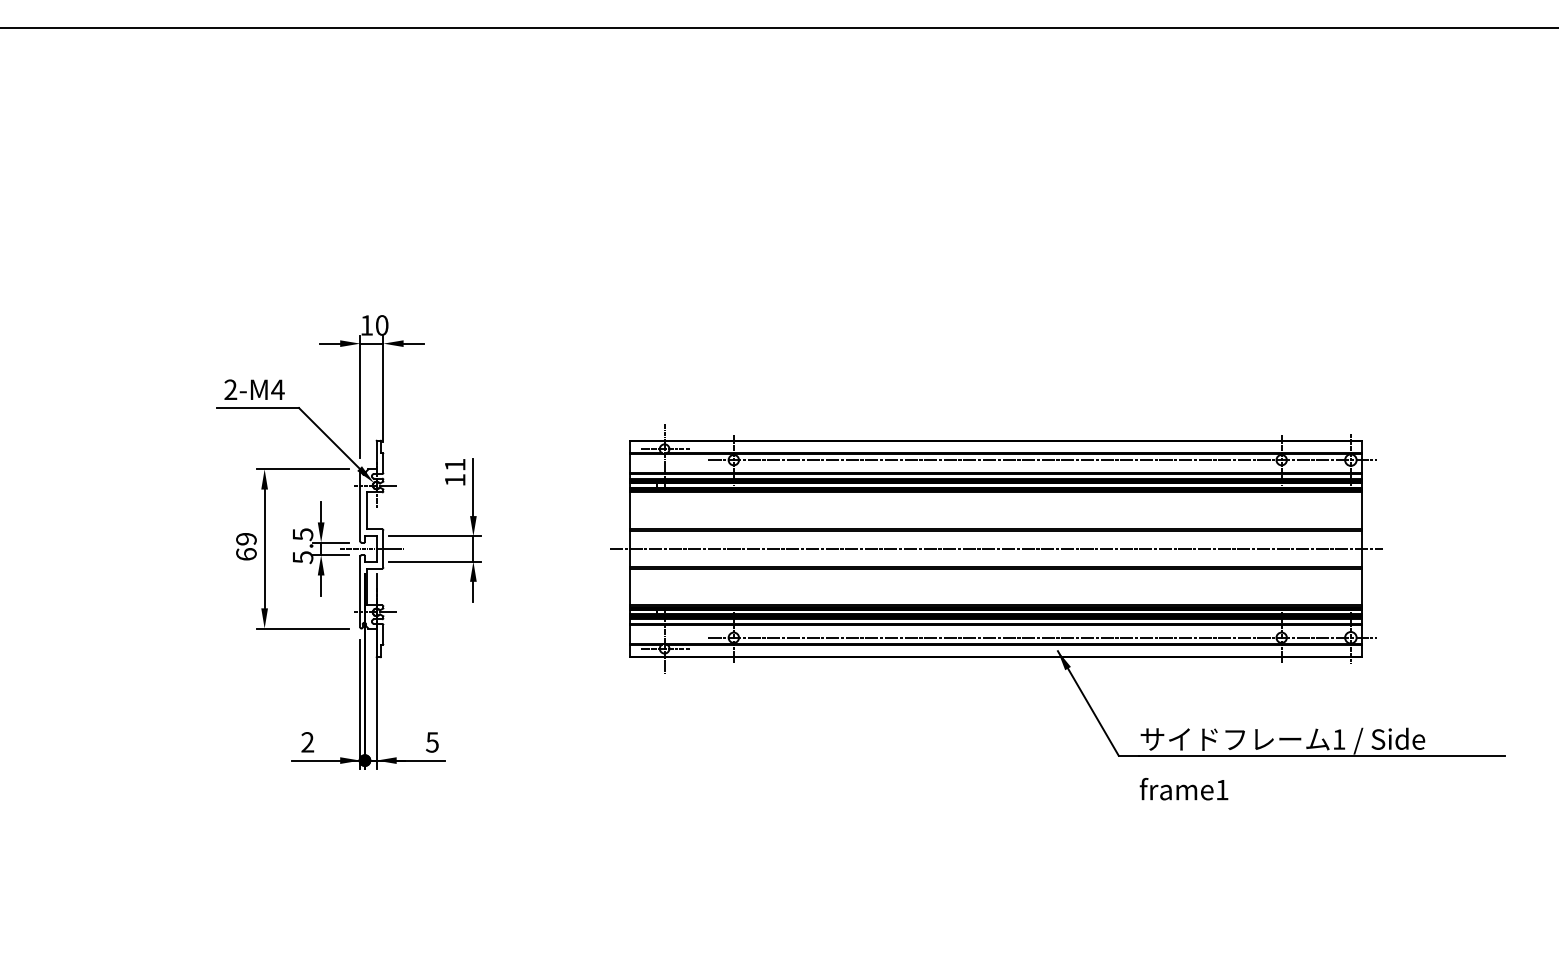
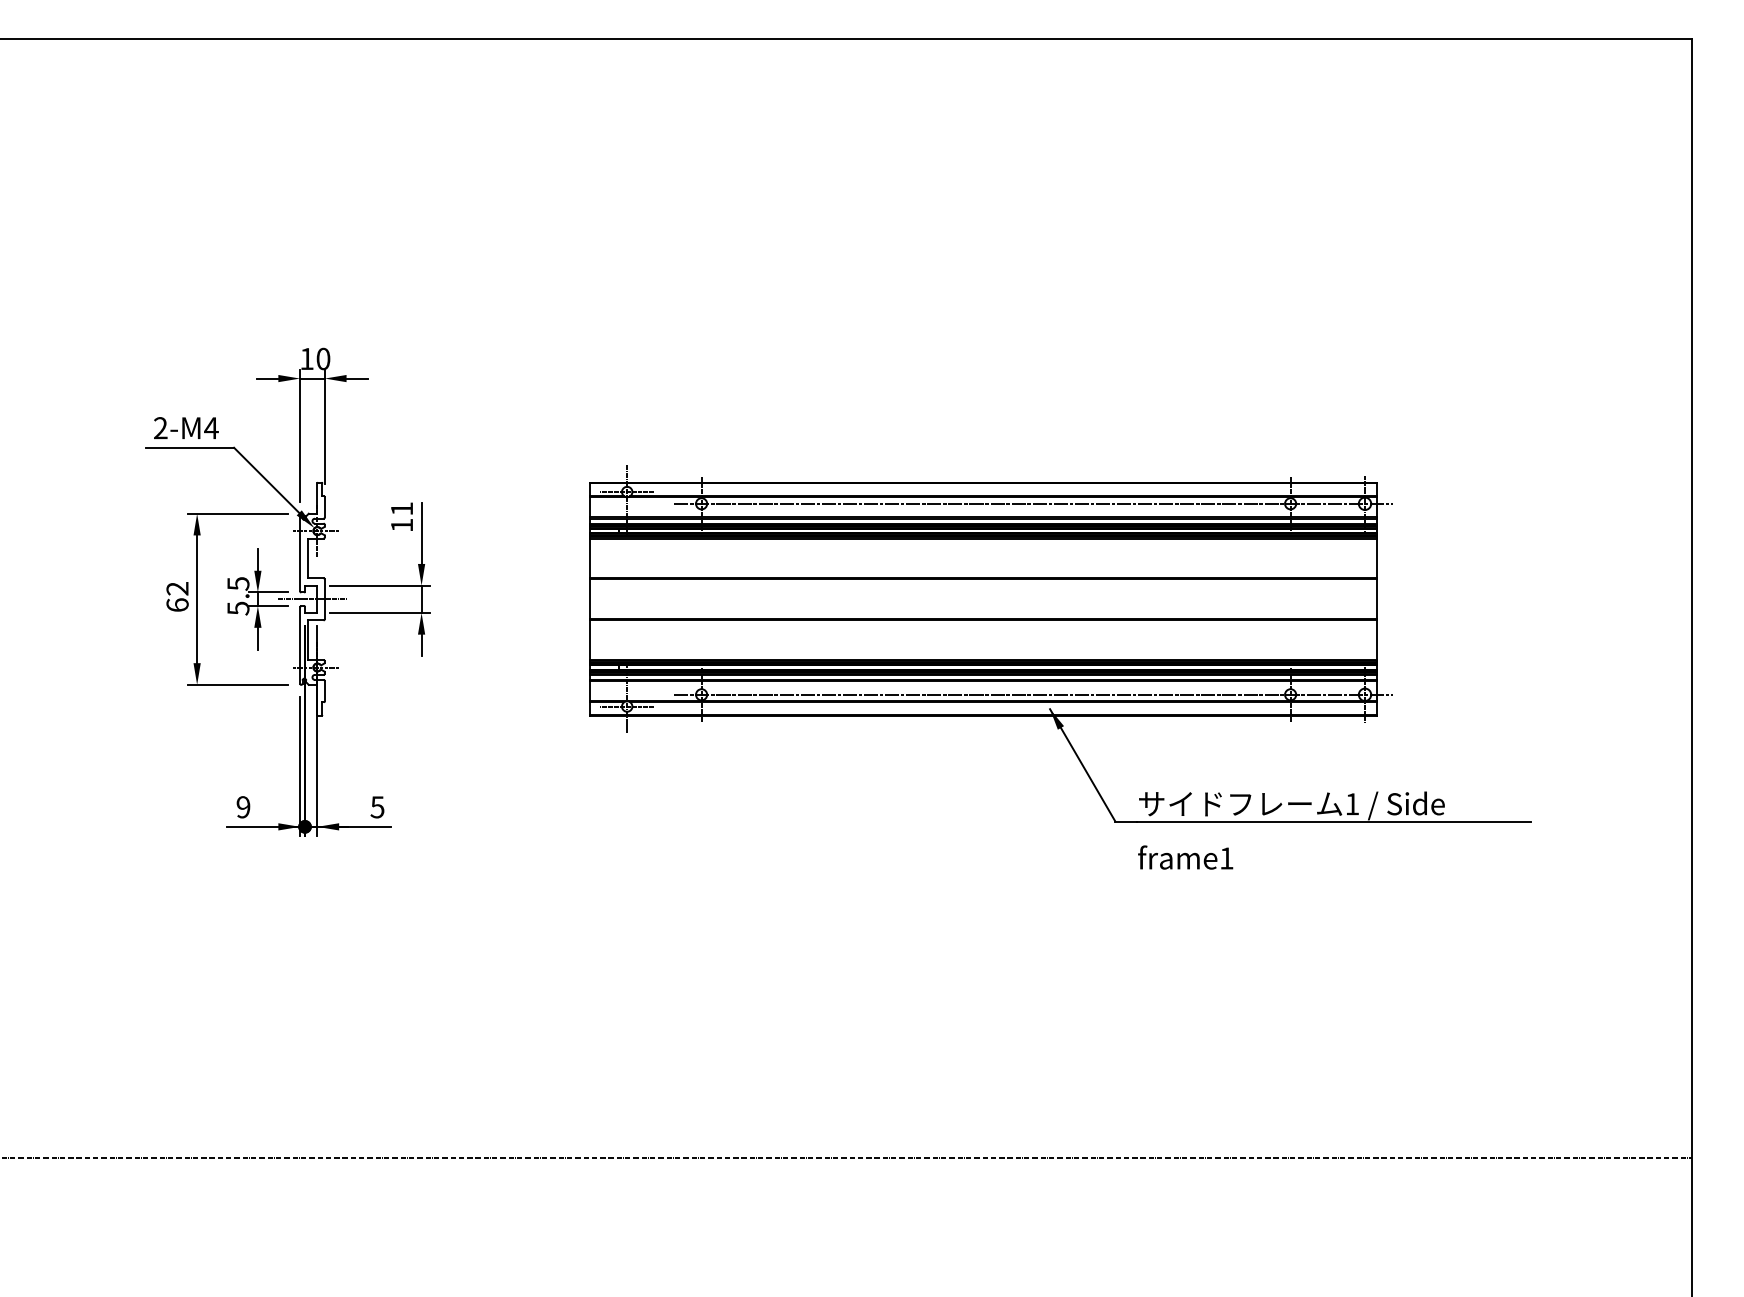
text: (246, 538) -> (177, 588), 69 -> 62
line: (996, 549) -> (983, 599), removed
text: (307, 742) -> (243, 807), 2 -> 9

